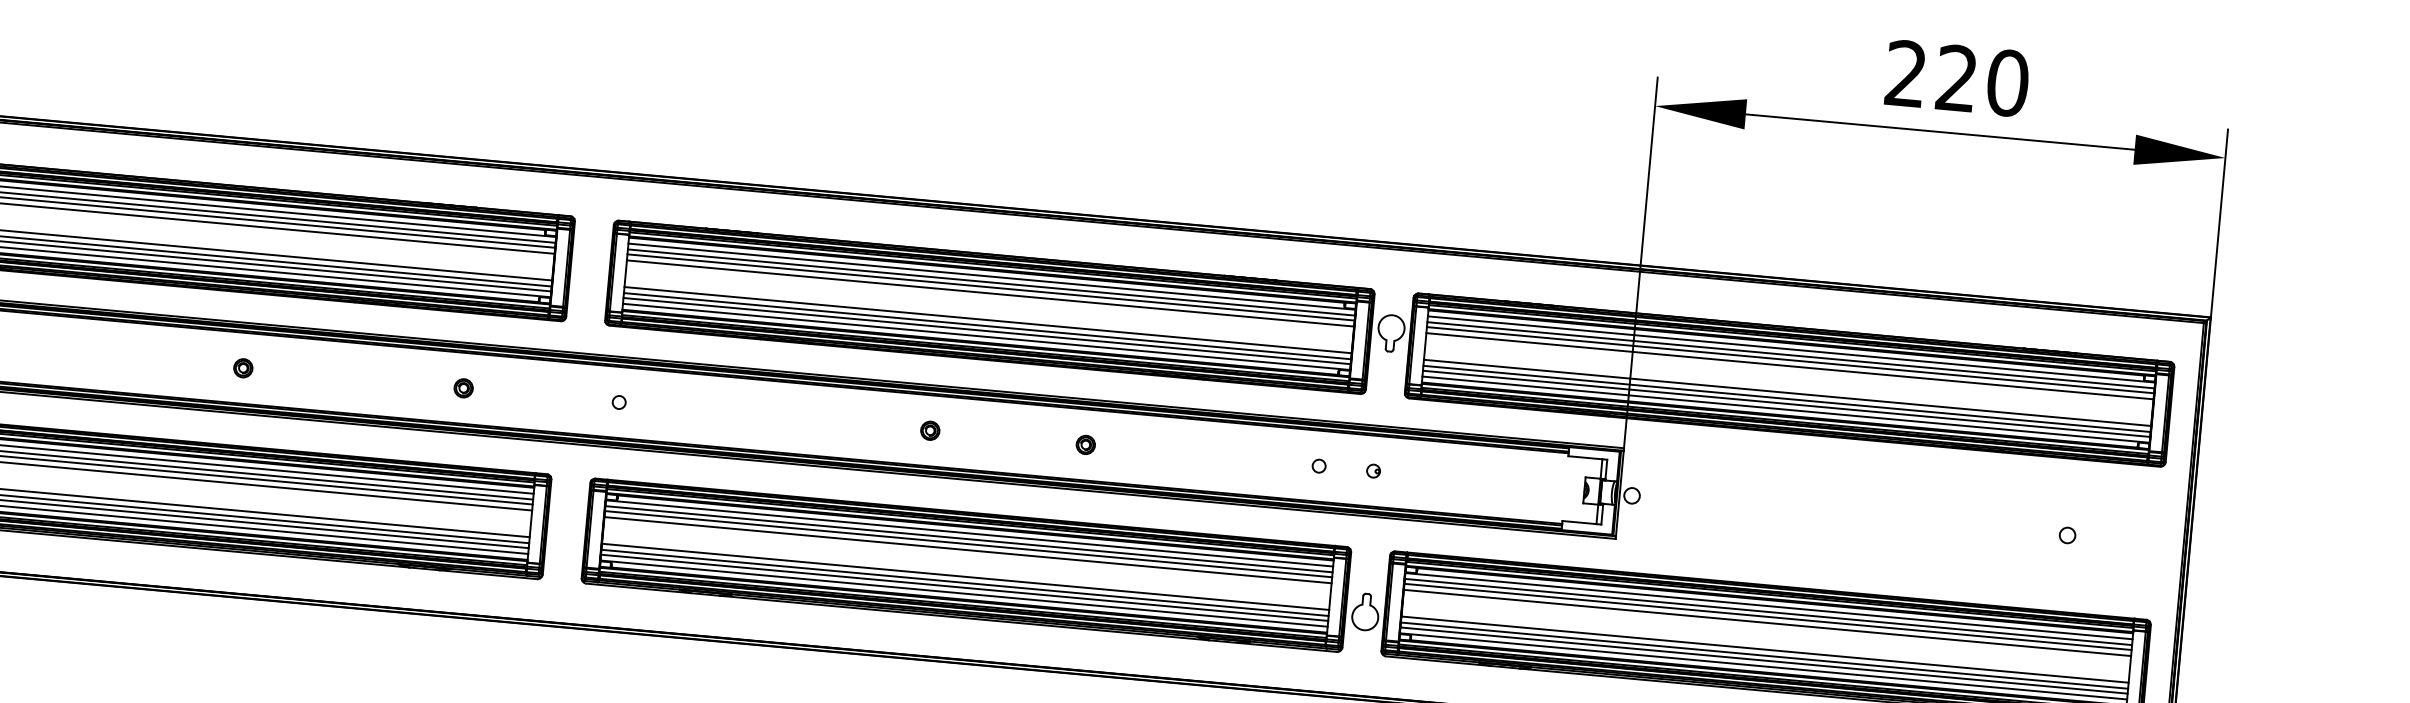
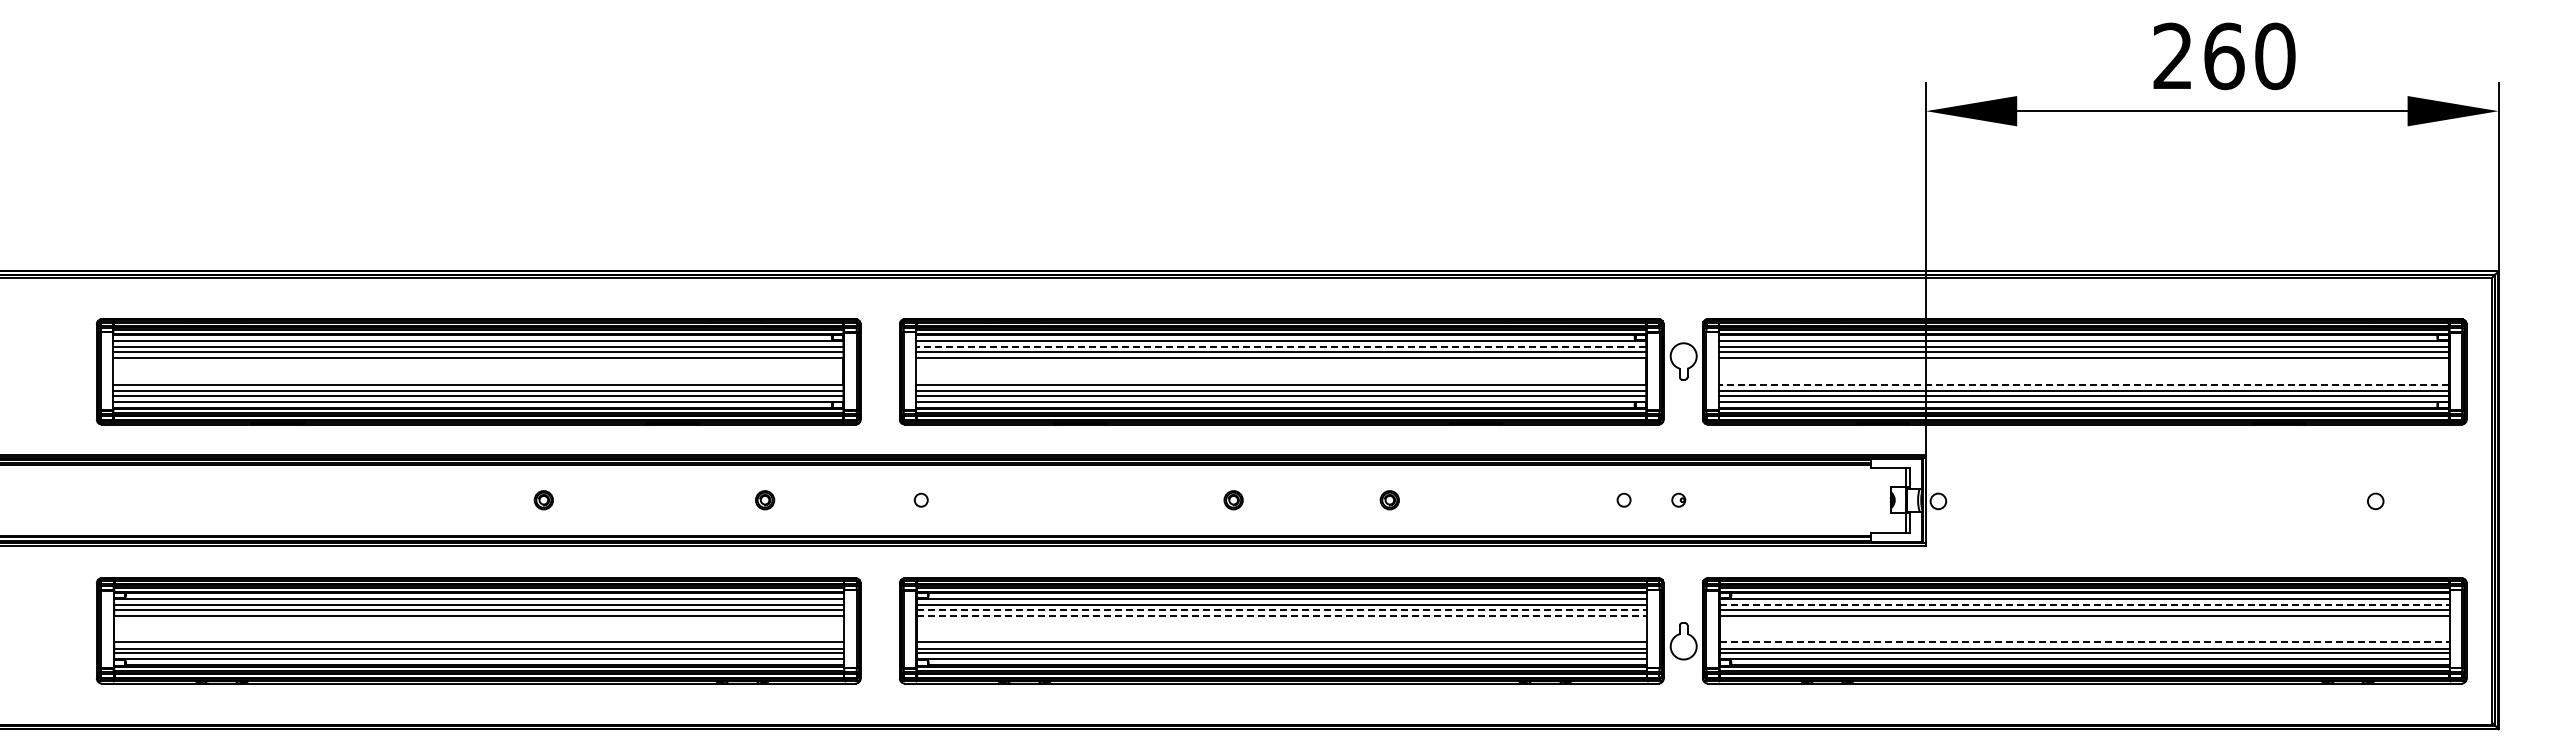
text: (1957, 78) -> (2224, 56), 220 -> 260
line: (990, 282) -> (1280, 347), solid -> dashed
line: (1787, 392) -> (2083, 384), solid -> dashed
line: (969, 544) -> (1282, 609), solid -> dashed
line: (968, 550) -> (1282, 615), solid -> dashed
line: (1769, 611) -> (2085, 604), solid -> dashed
line: (1765, 649) -> (2085, 642), solid -> dashed

